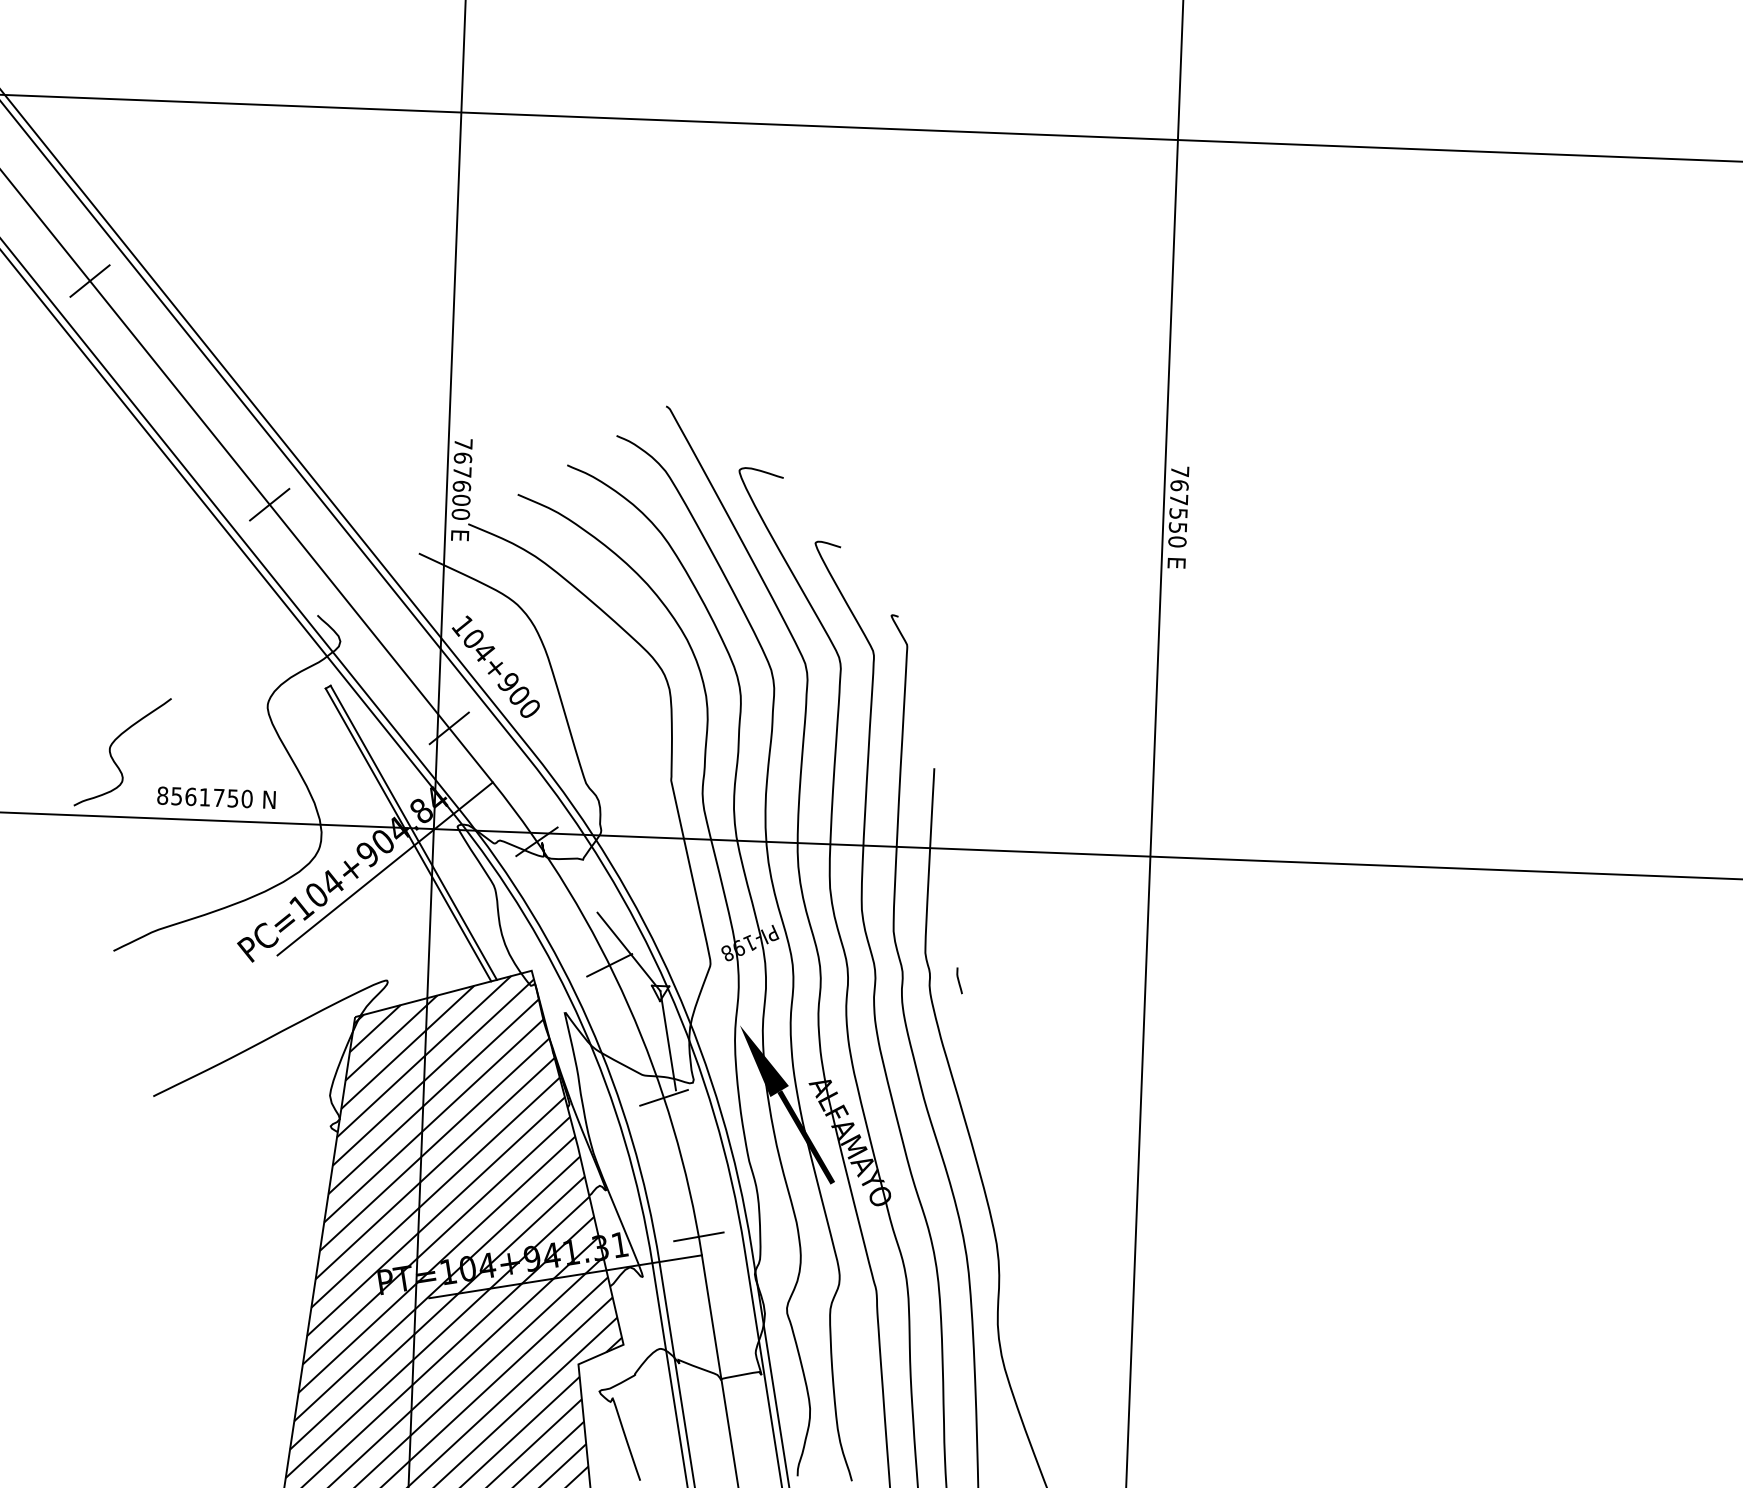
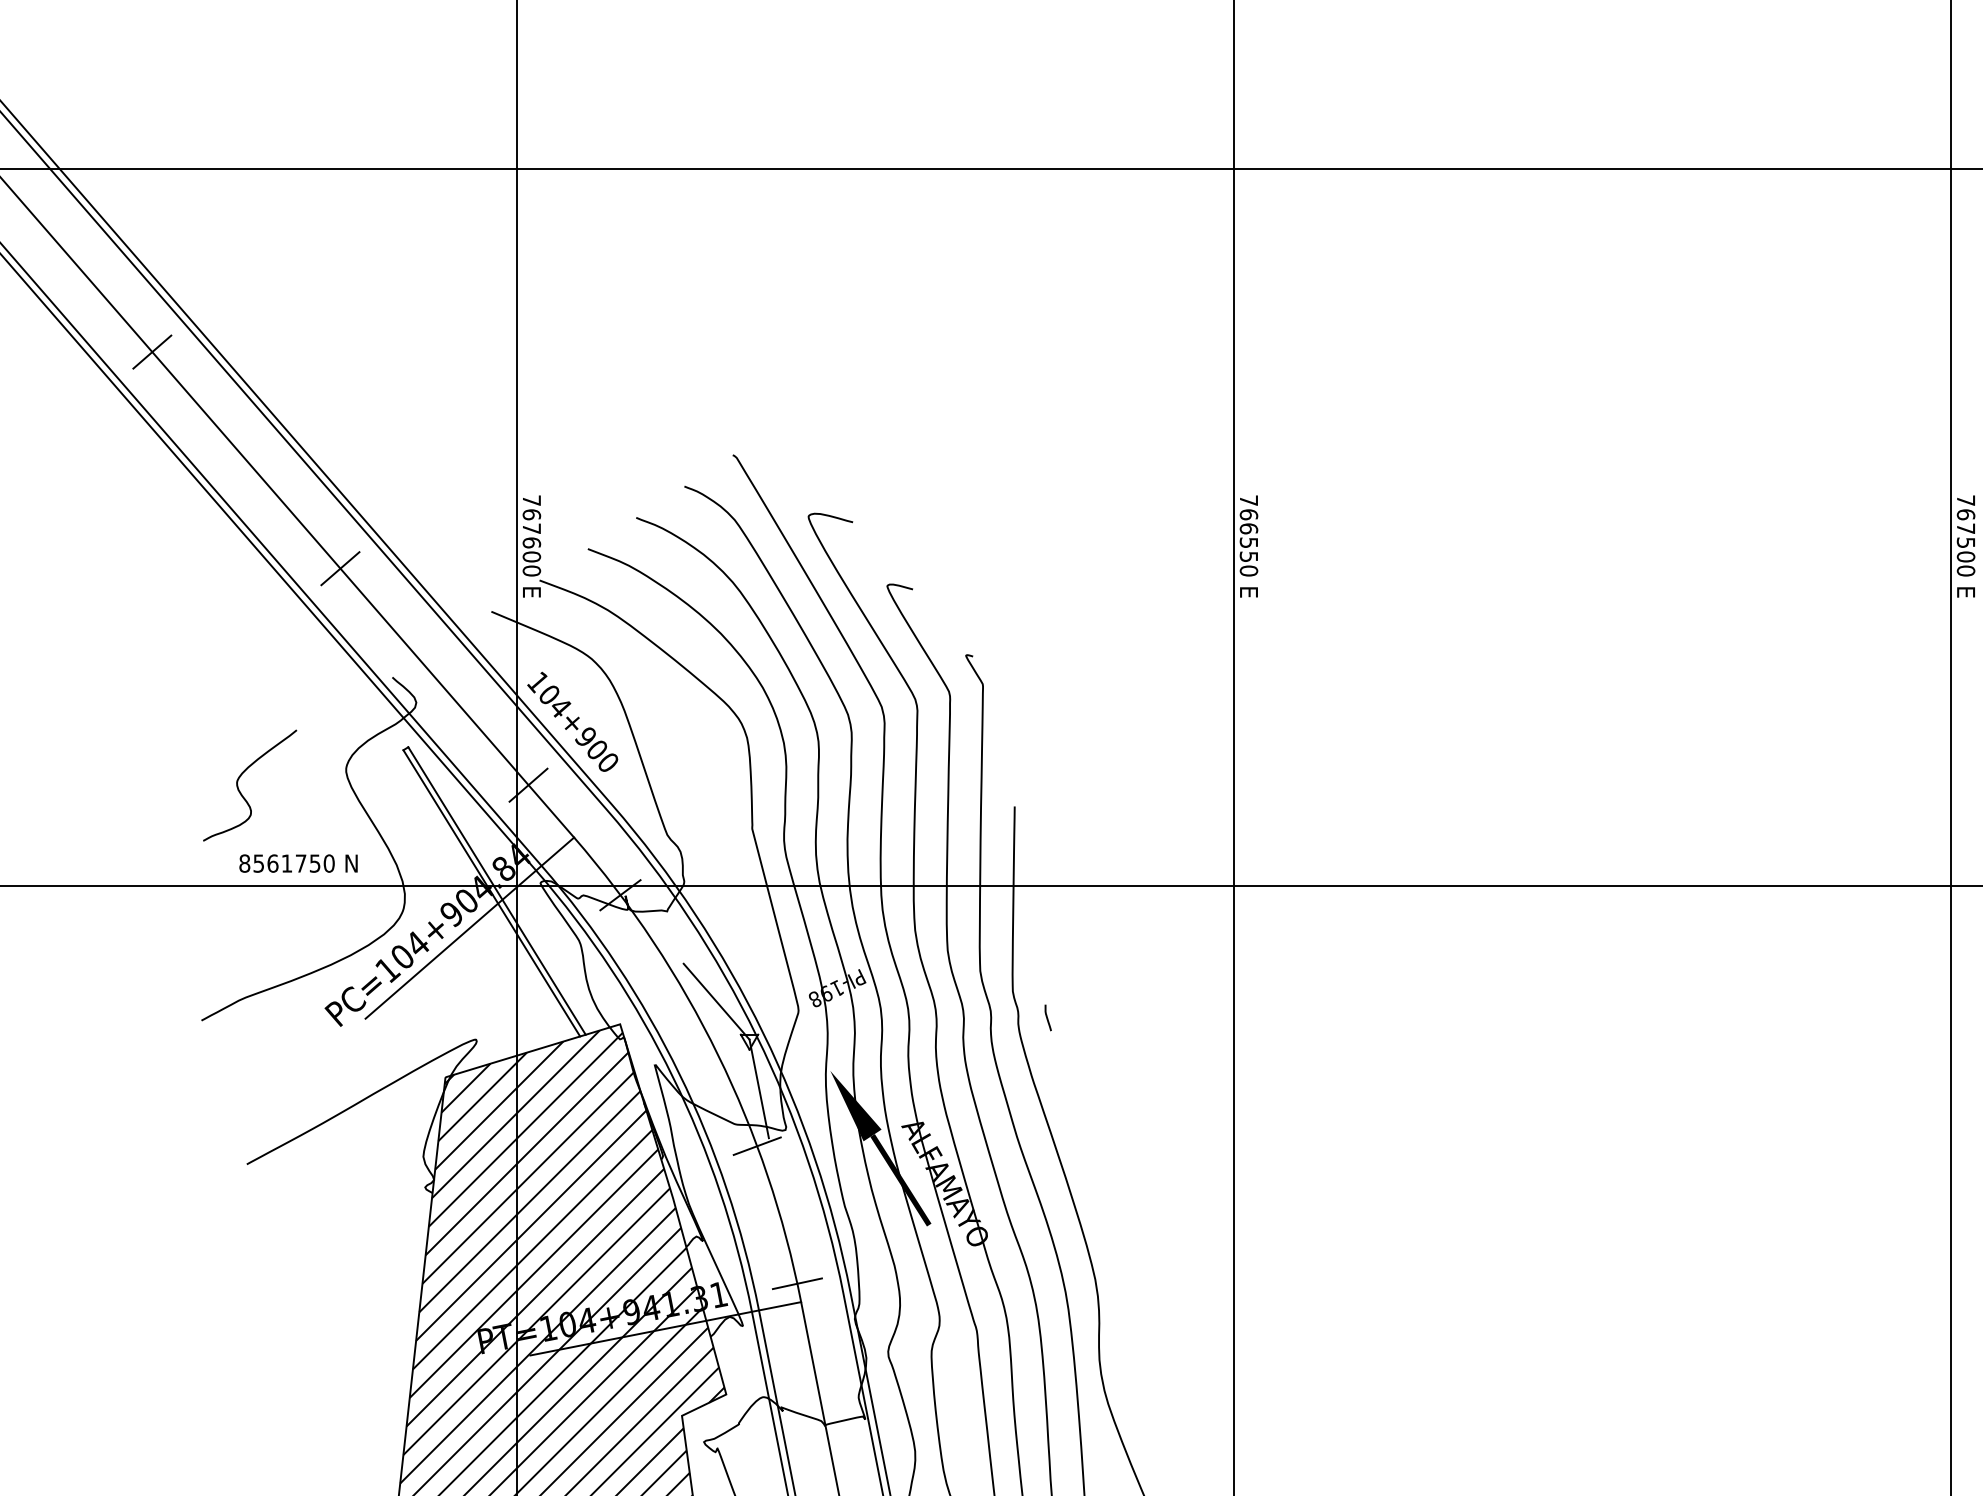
text: (1178, 499) -> (1248, 528), 767550 -> 766550
curve: (113, 758) -> (241, 792), moved
line: (609, 964) -> (697, 1015), removed

